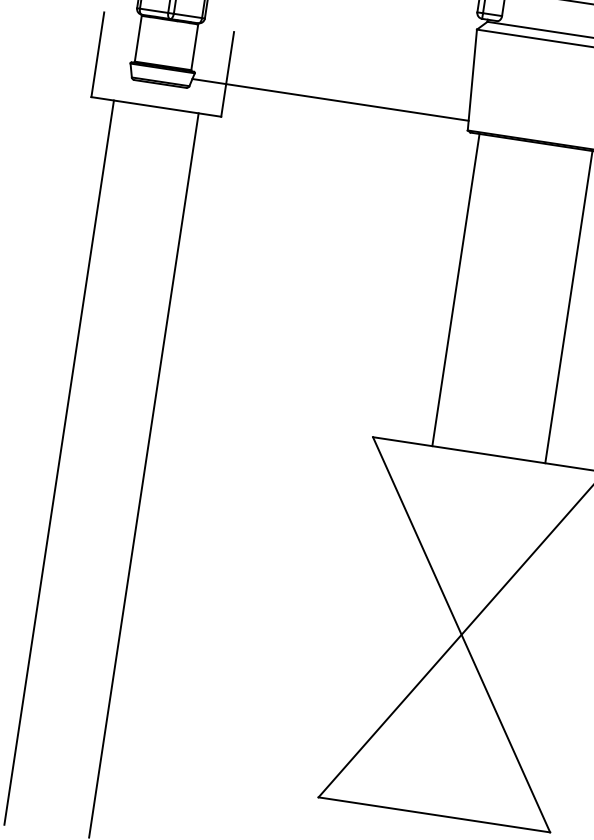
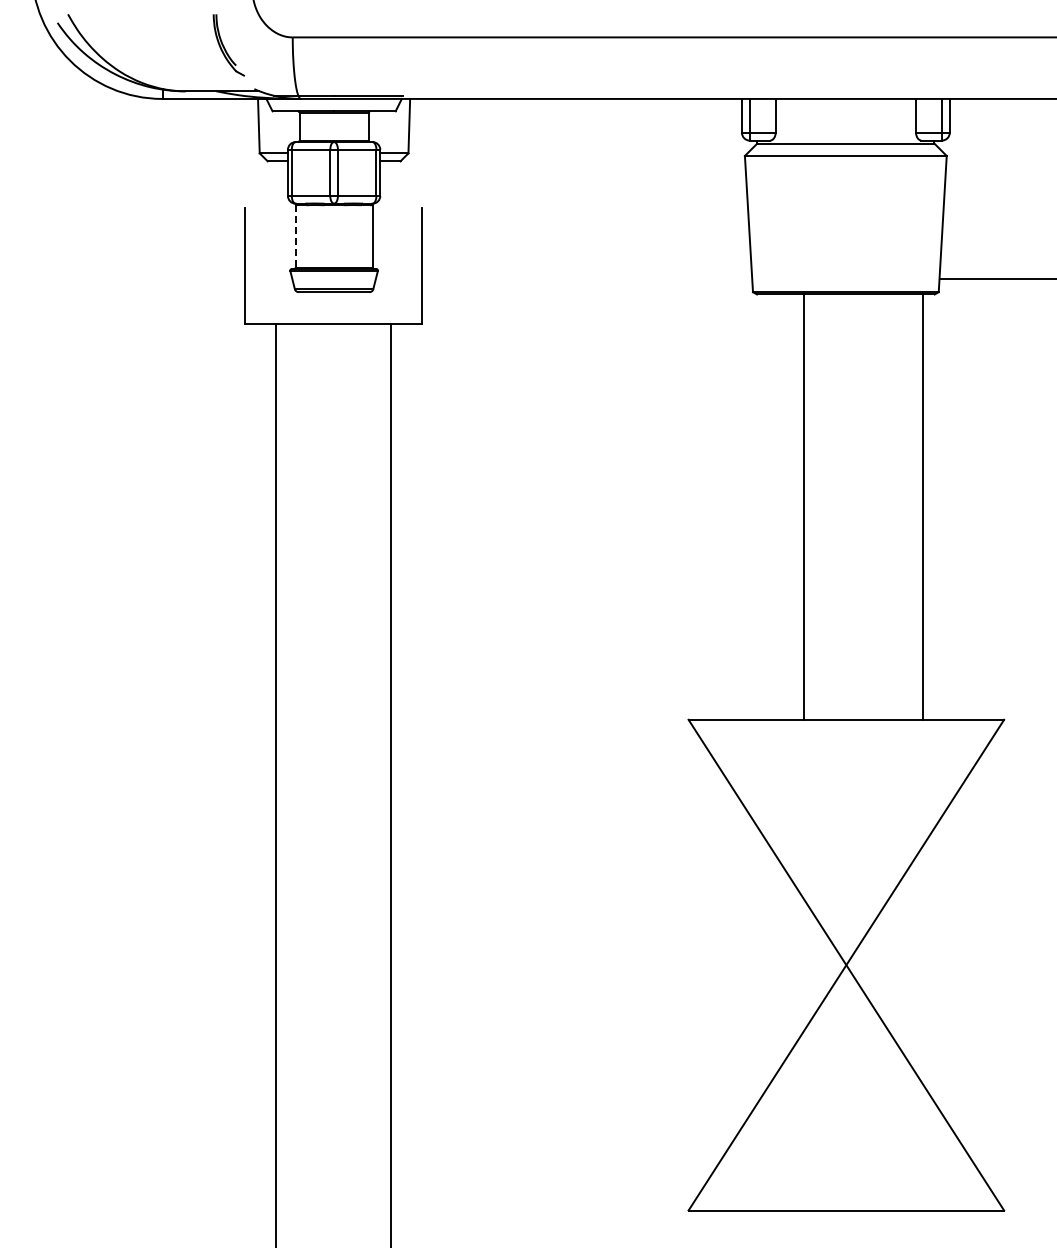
line: (138, 38) -> (295, 236), solid -> dashed
line: (330, 100) -> (563, 279), removed
line: (456, 289) -> (804, 506), moved

